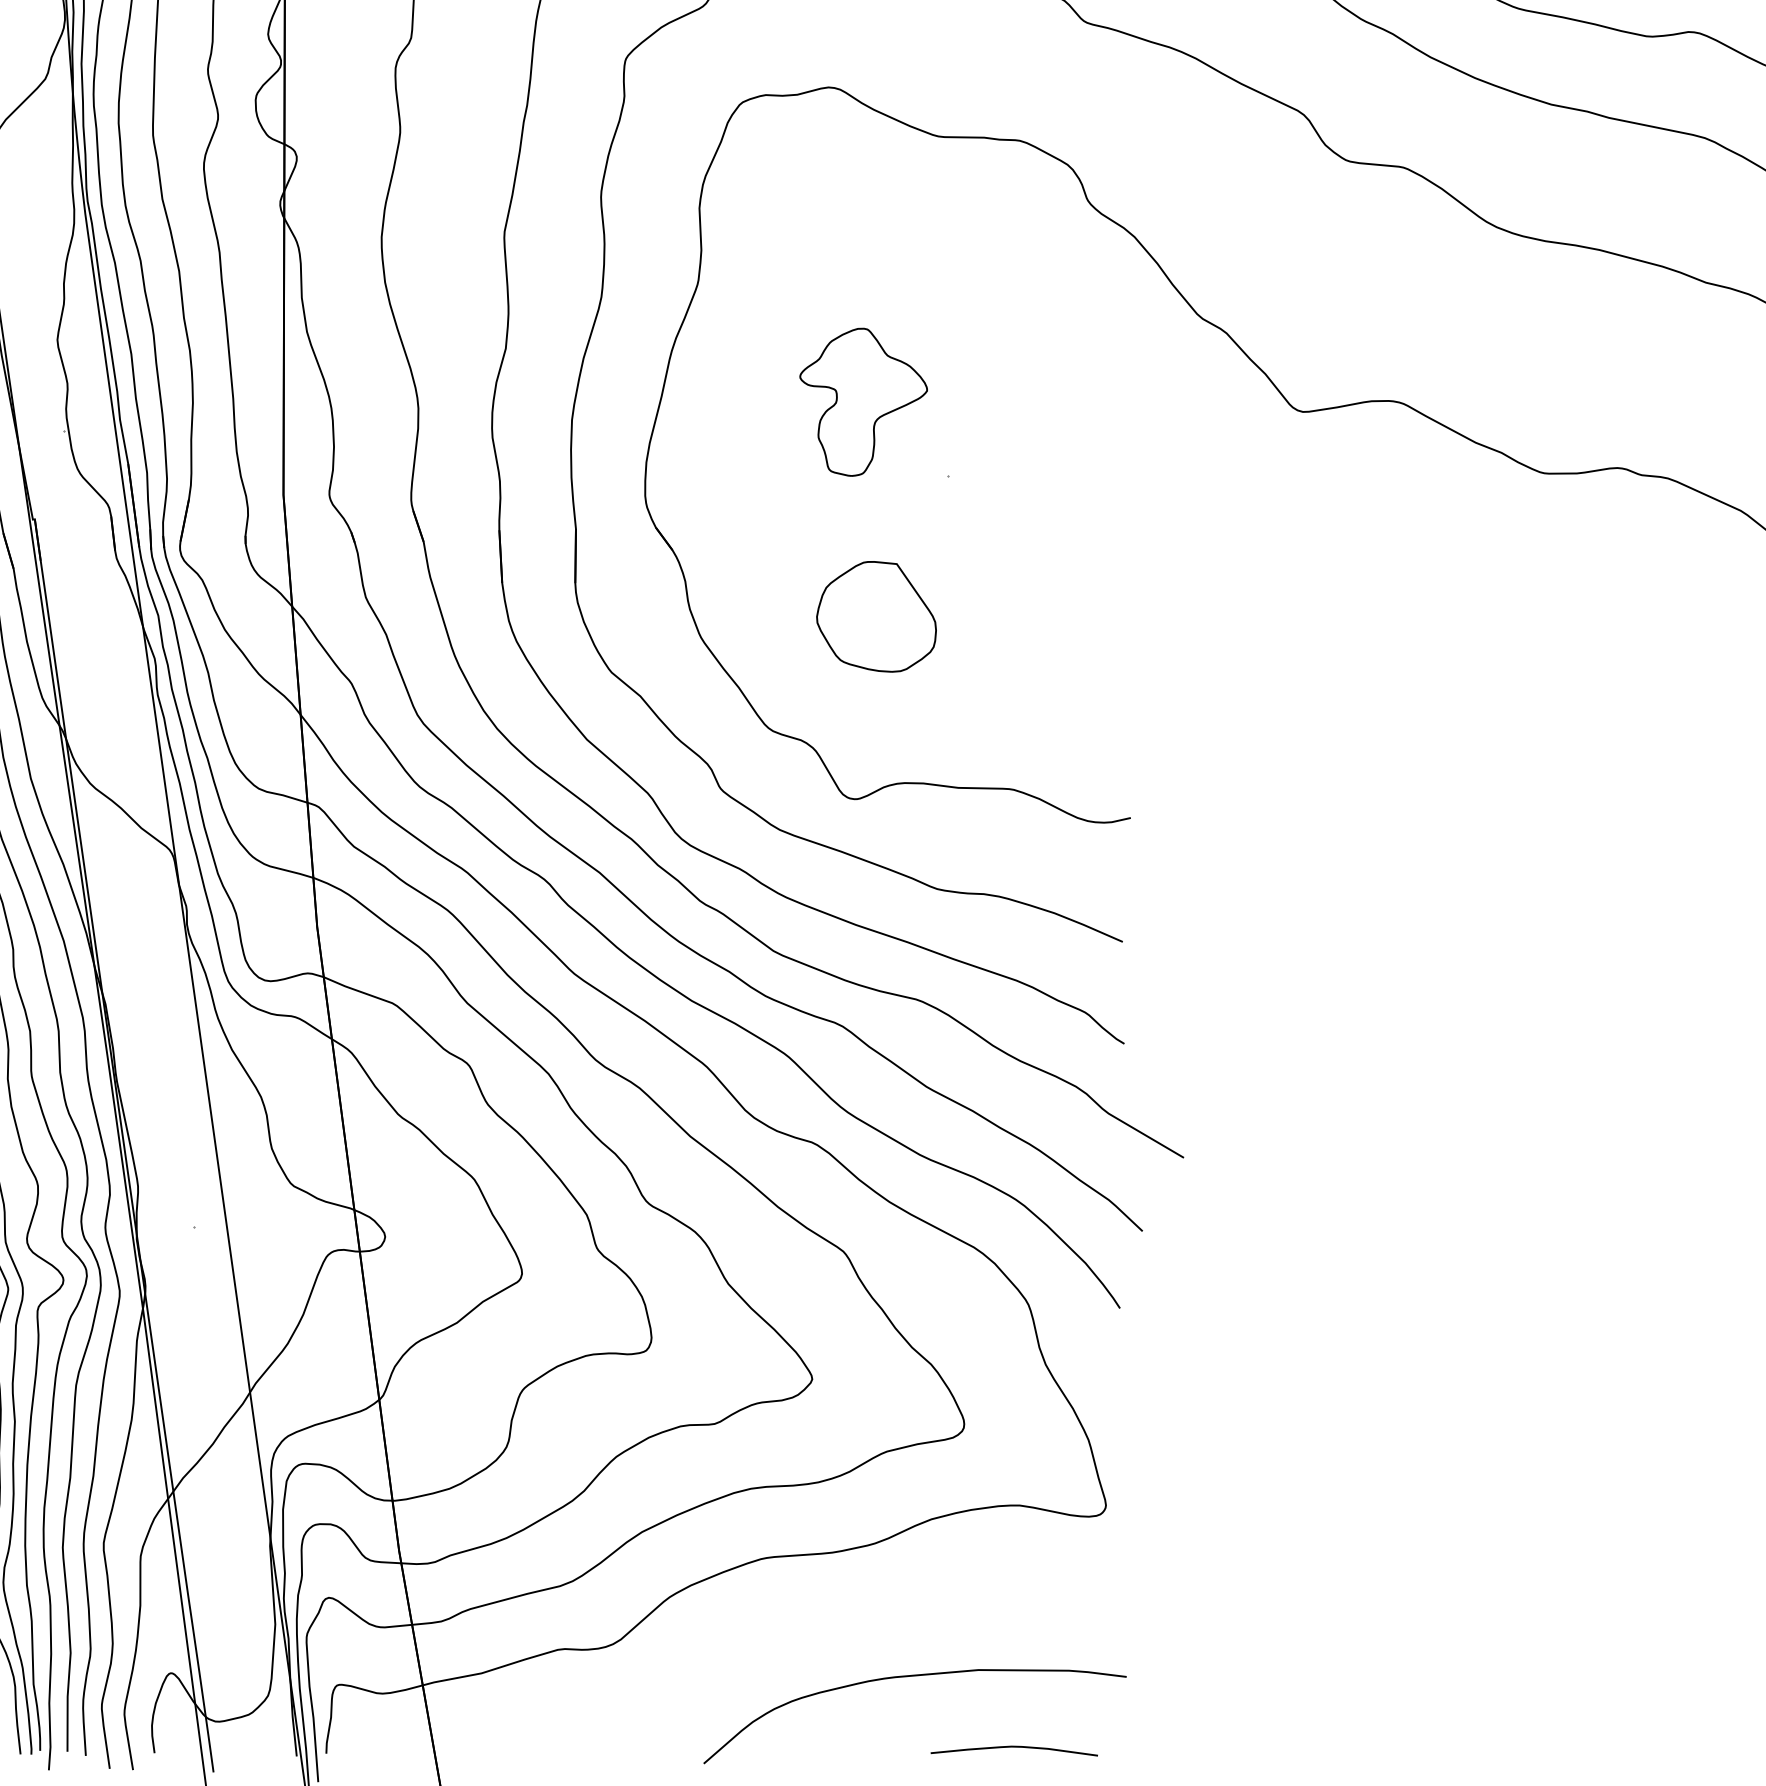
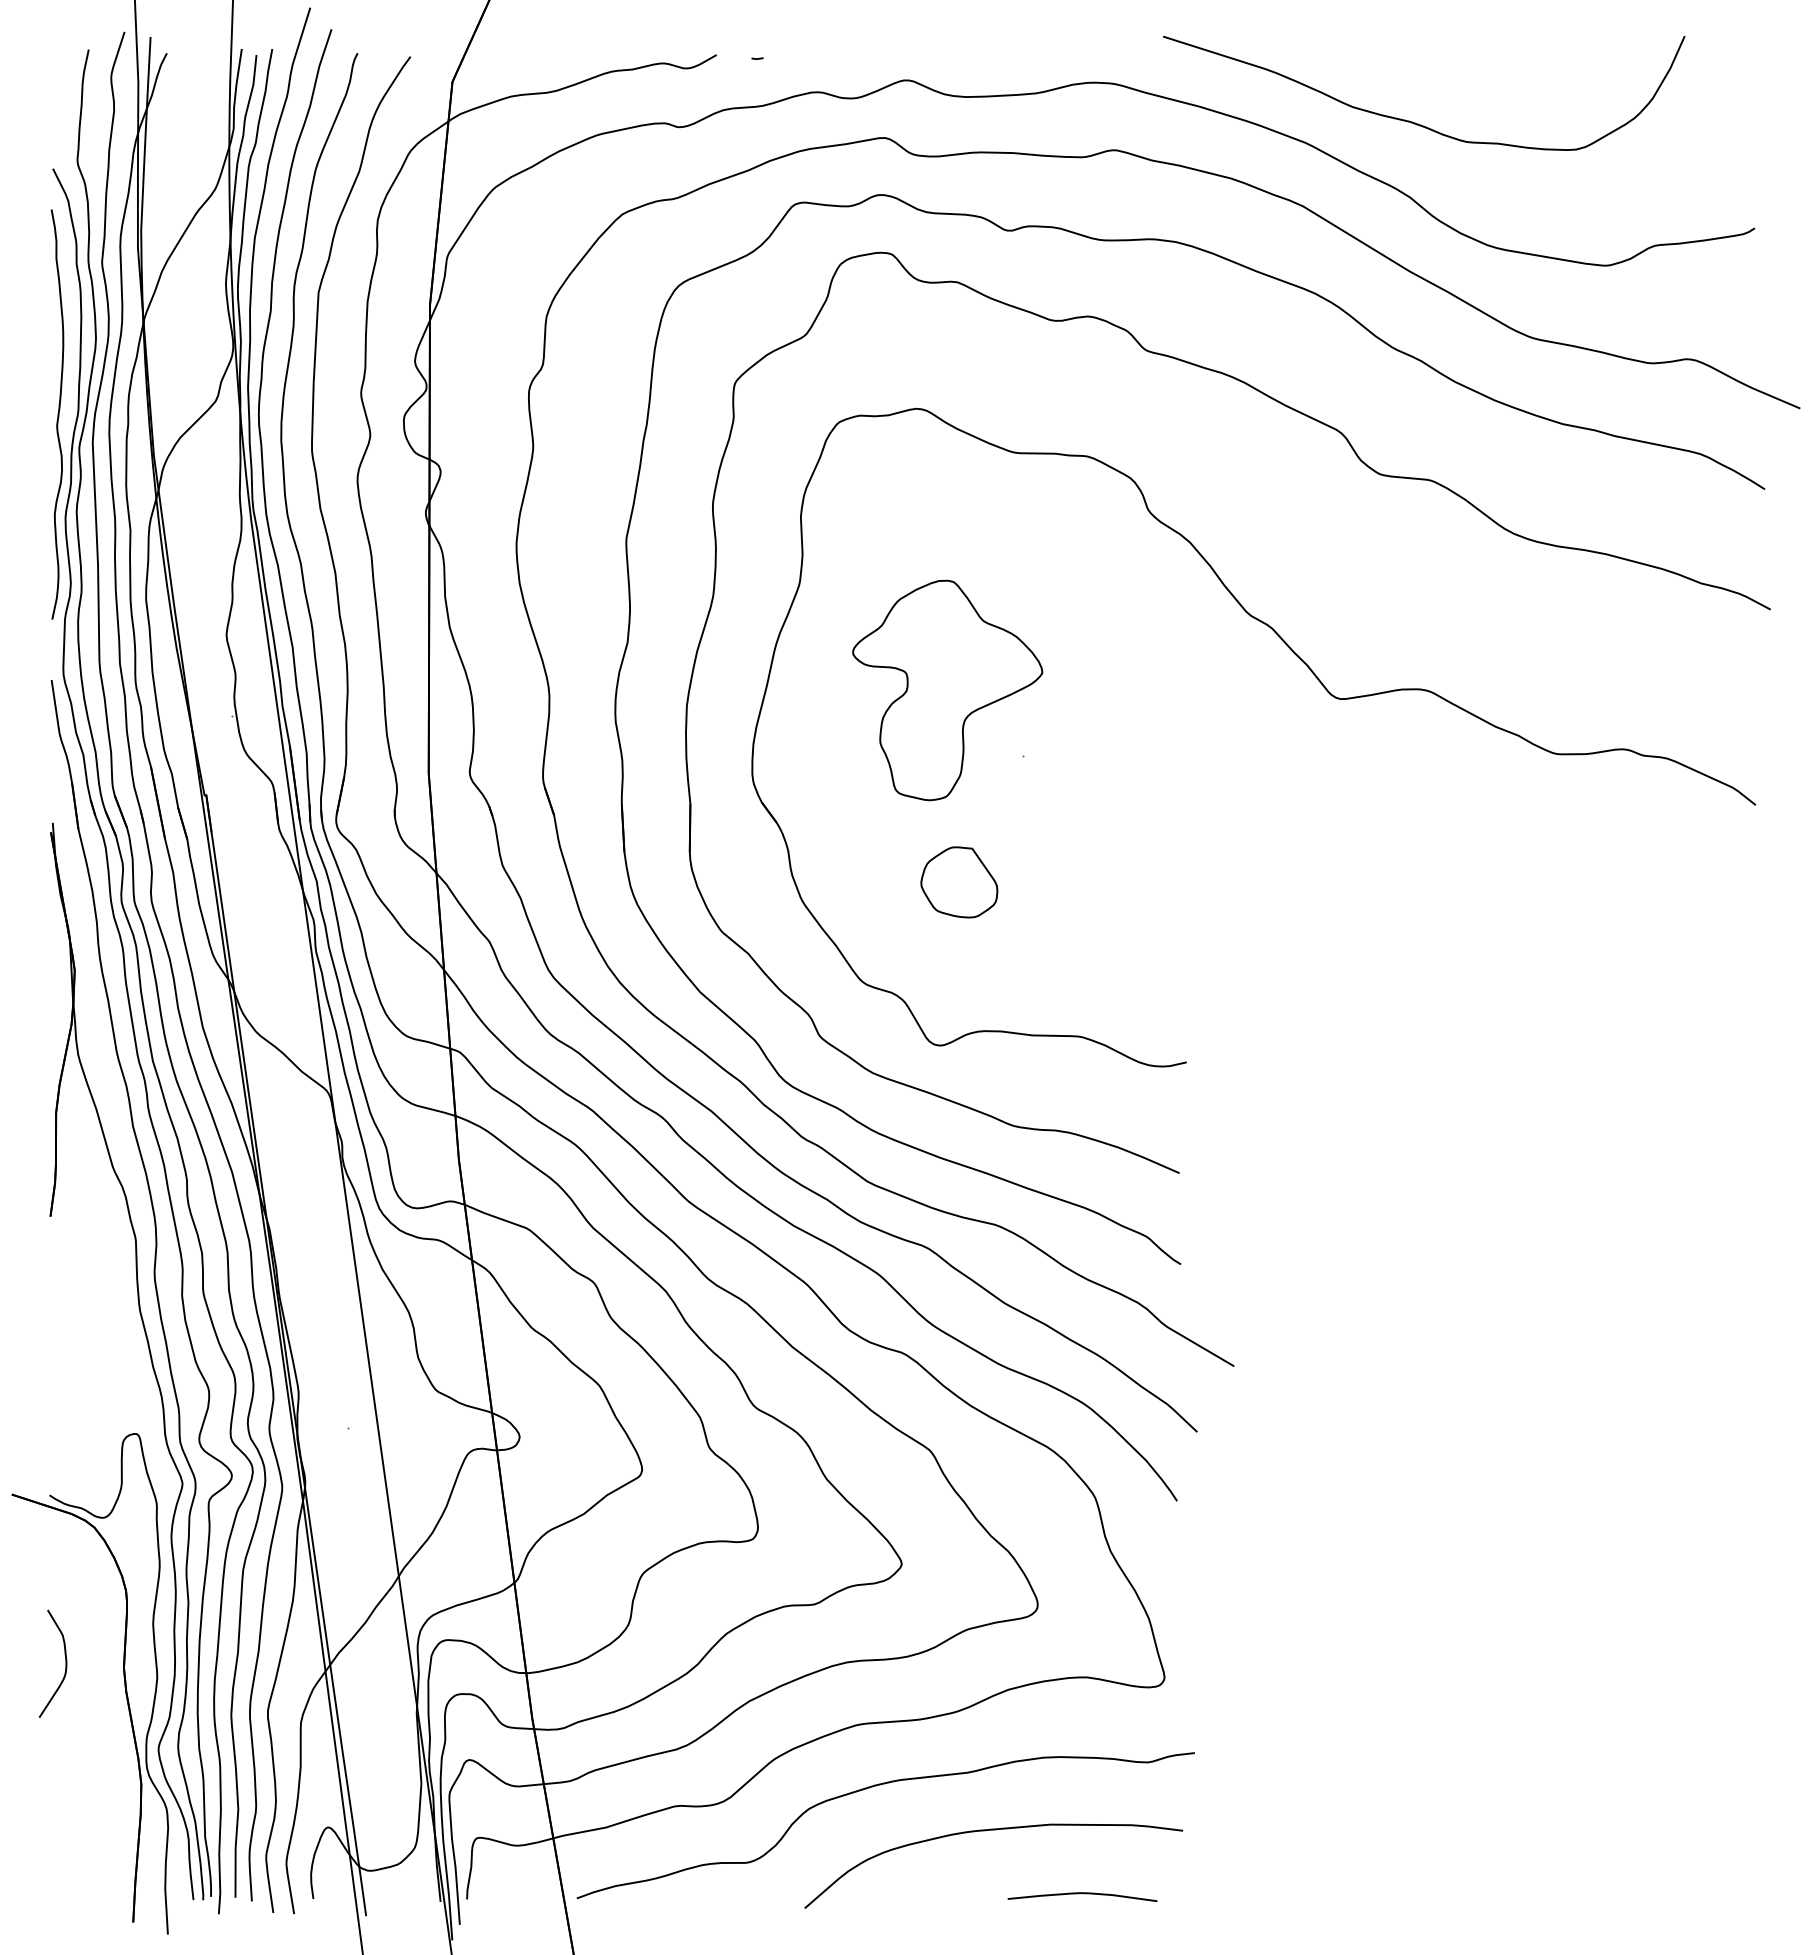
part: (863, 402) -> (947, 690), size x1.67
part: (876, 616) -> (959, 882), size x0.71
curve: (784, 1627) -> (876, 1786), added

